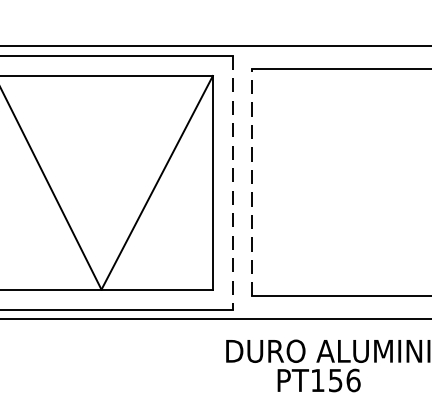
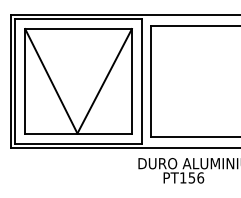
line: (232, 183) -> (141, 81), dashed -> solid
line: (250, 183) -> (150, 81), dashed -> solid

